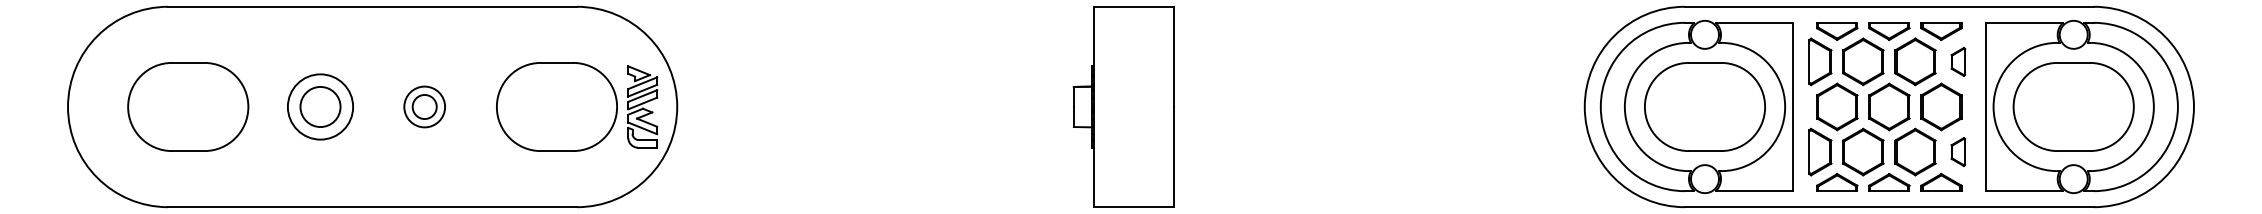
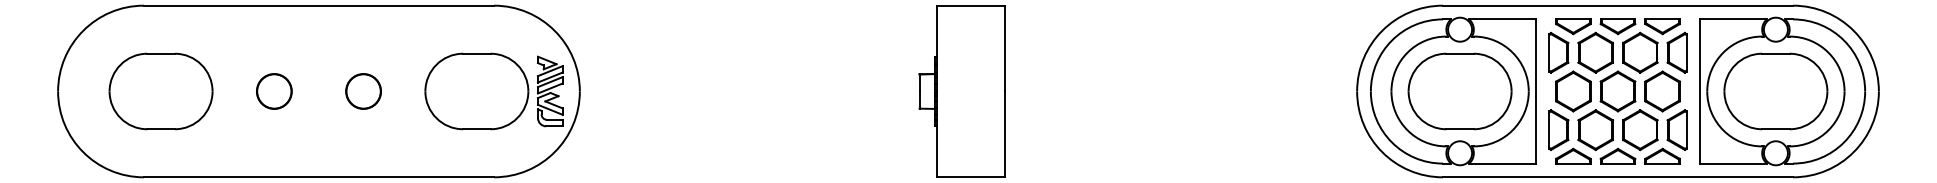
part: (1957, 61) -> (1676, 52), size x1.67
circle: (319, 107) -> (273, 91), size x0.62
circle: (424, 107) -> (363, 91), size x1.67
part: (1957, 151) -> (1676, 129), size x1.67

